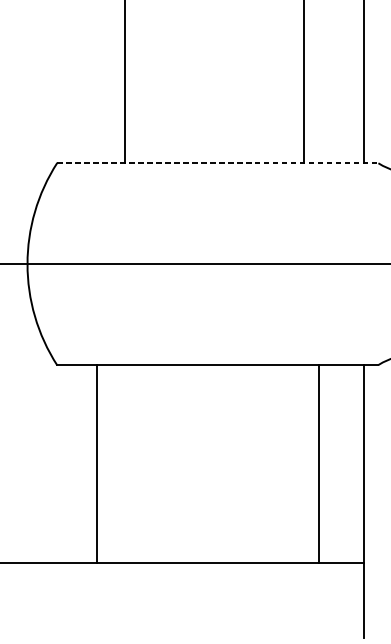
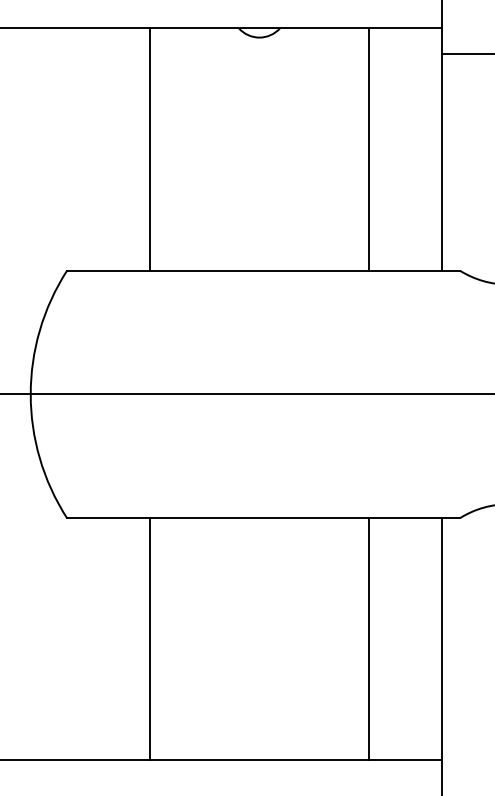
line: (217, 162) -> (263, 270), dashed -> solid
line: (96, 463) -> (149, 638), moved
line: (318, 463) -> (369, 638), moved

